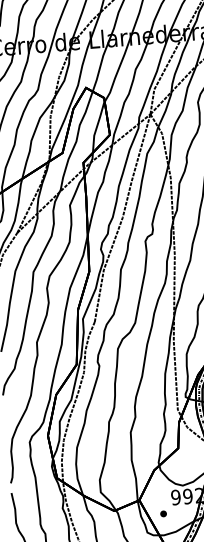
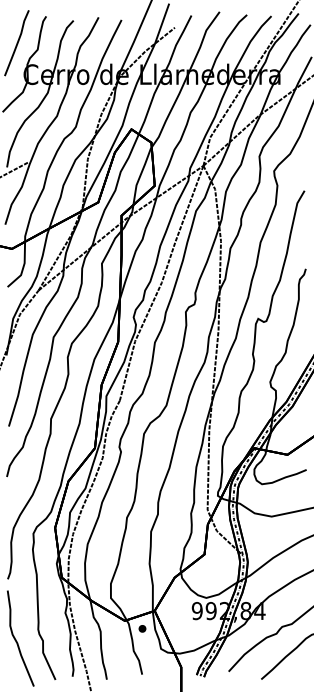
part: (163, 513) -> (142, 628), moved

